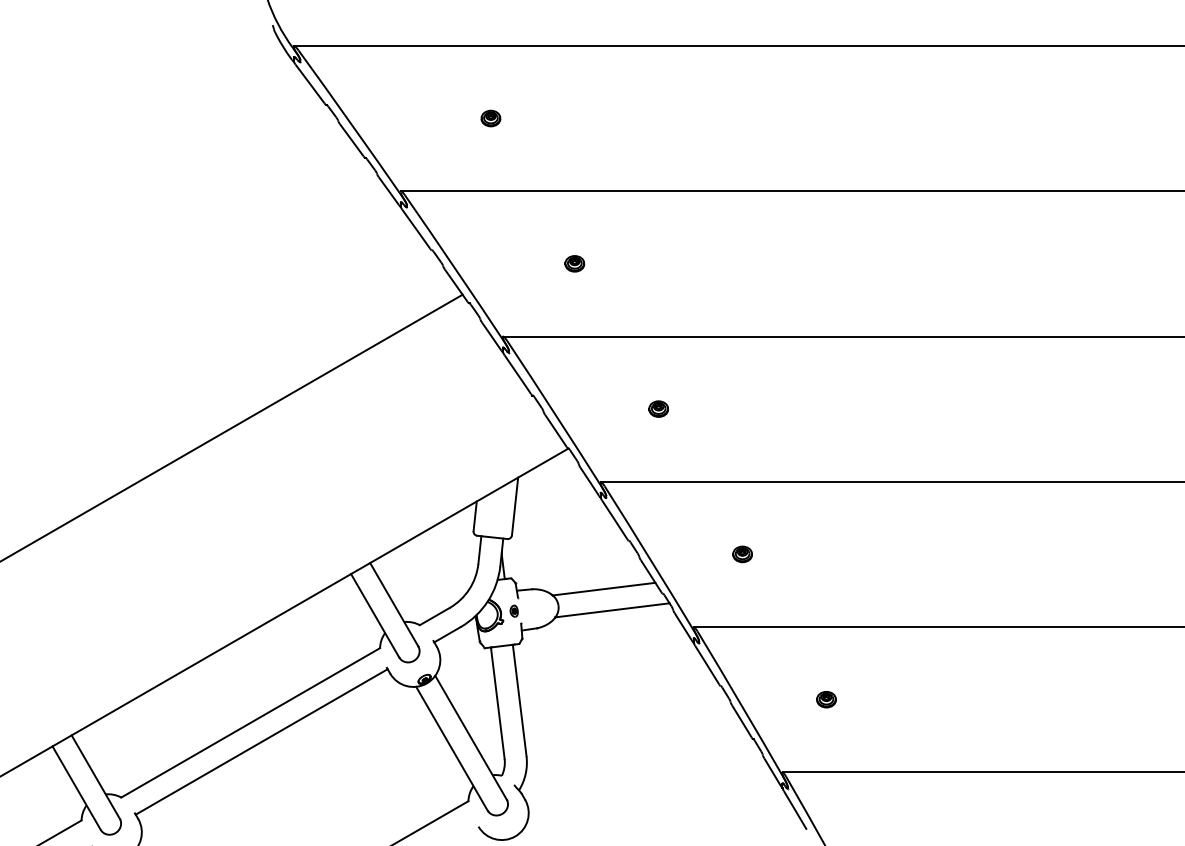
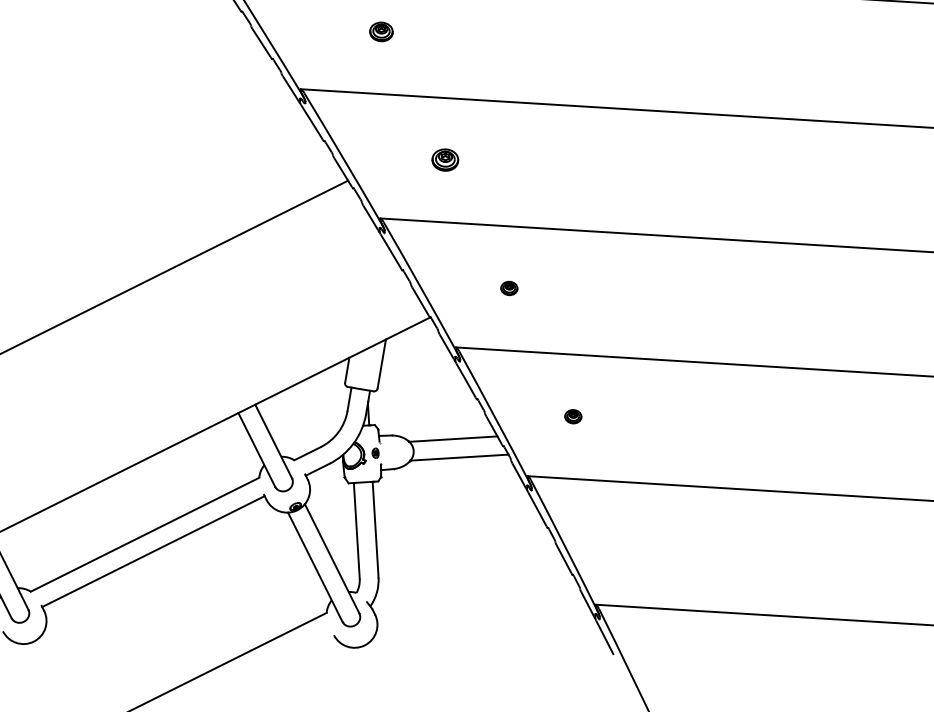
part: (490, 118) -> (381, 31), size x1.4
part: (574, 263) -> (445, 159), size x1.6
part: (826, 699) -> (637, 544), removed

